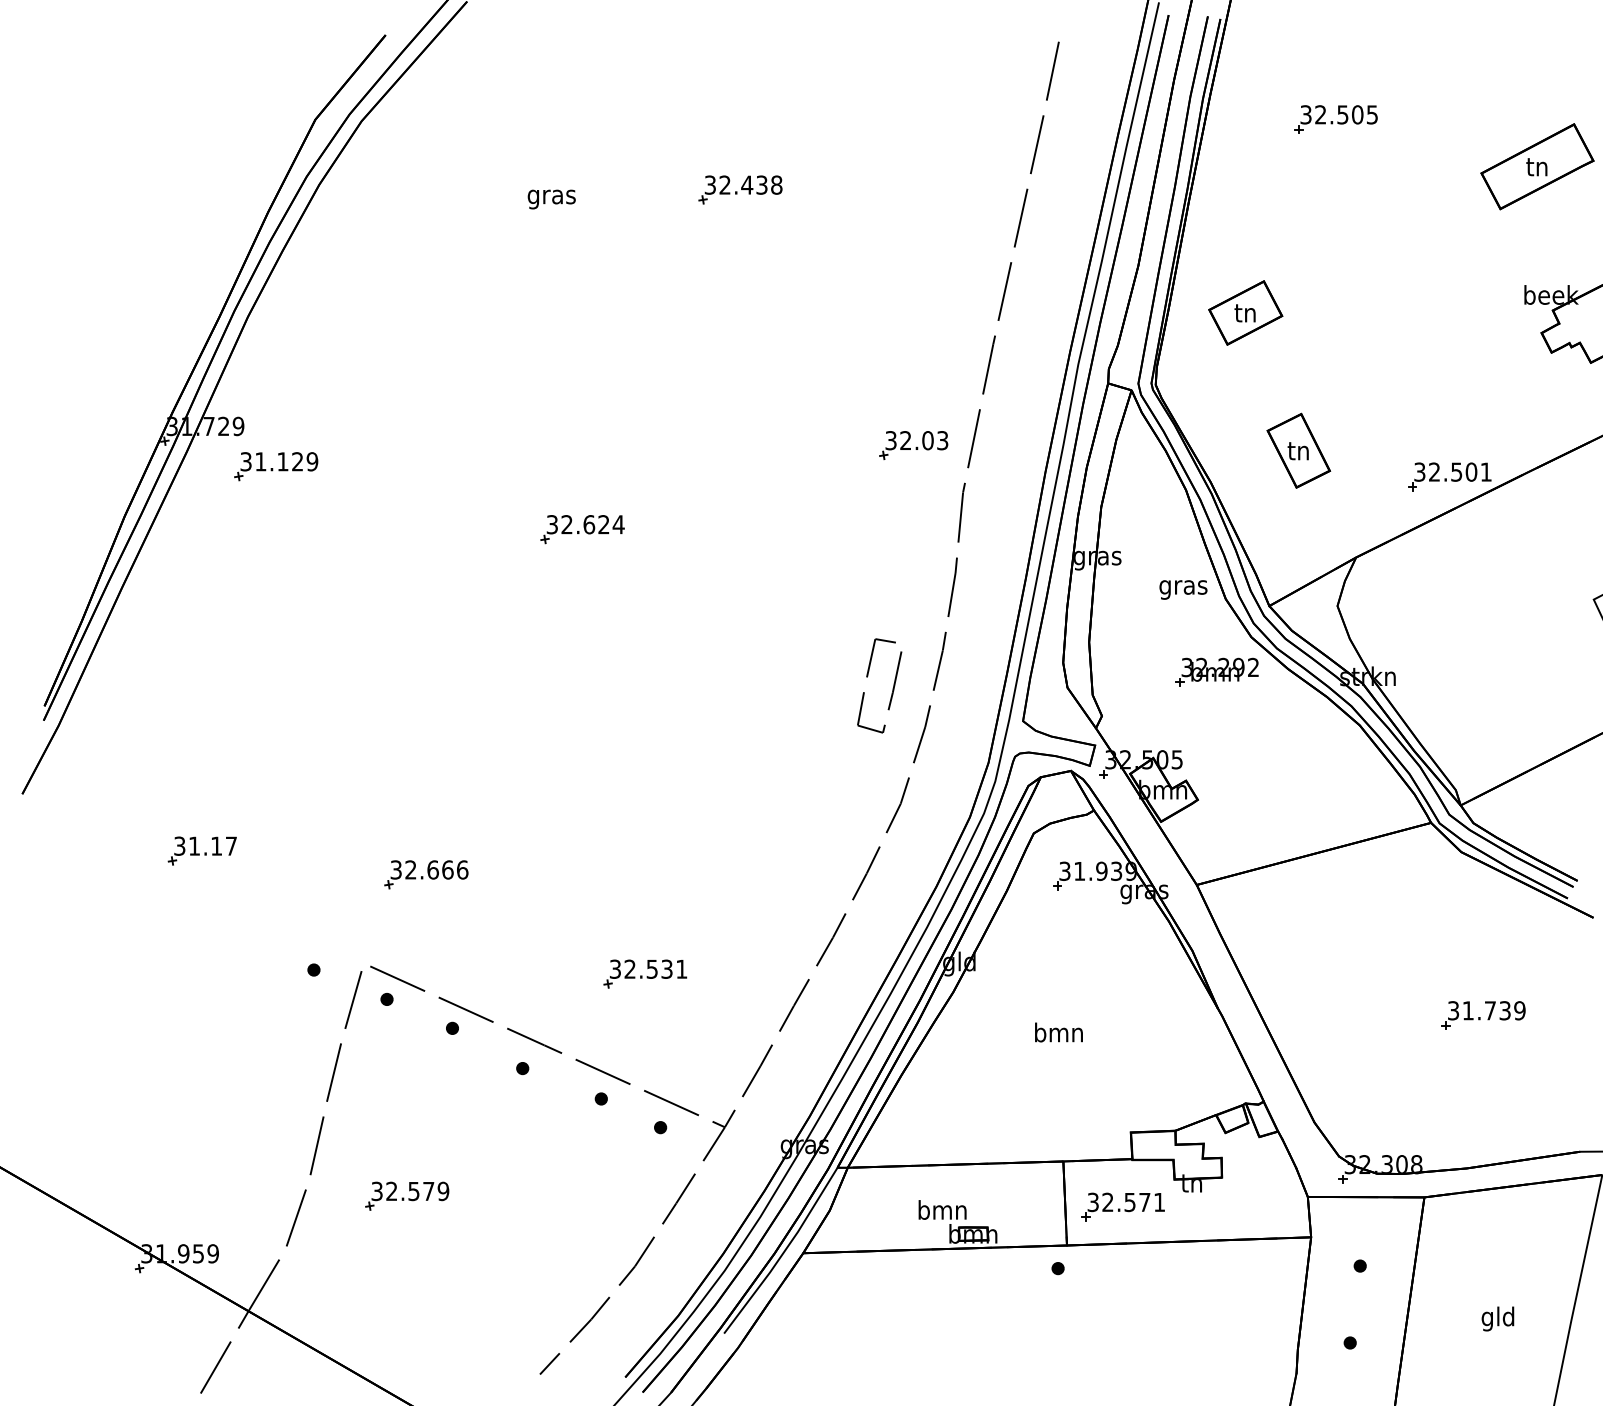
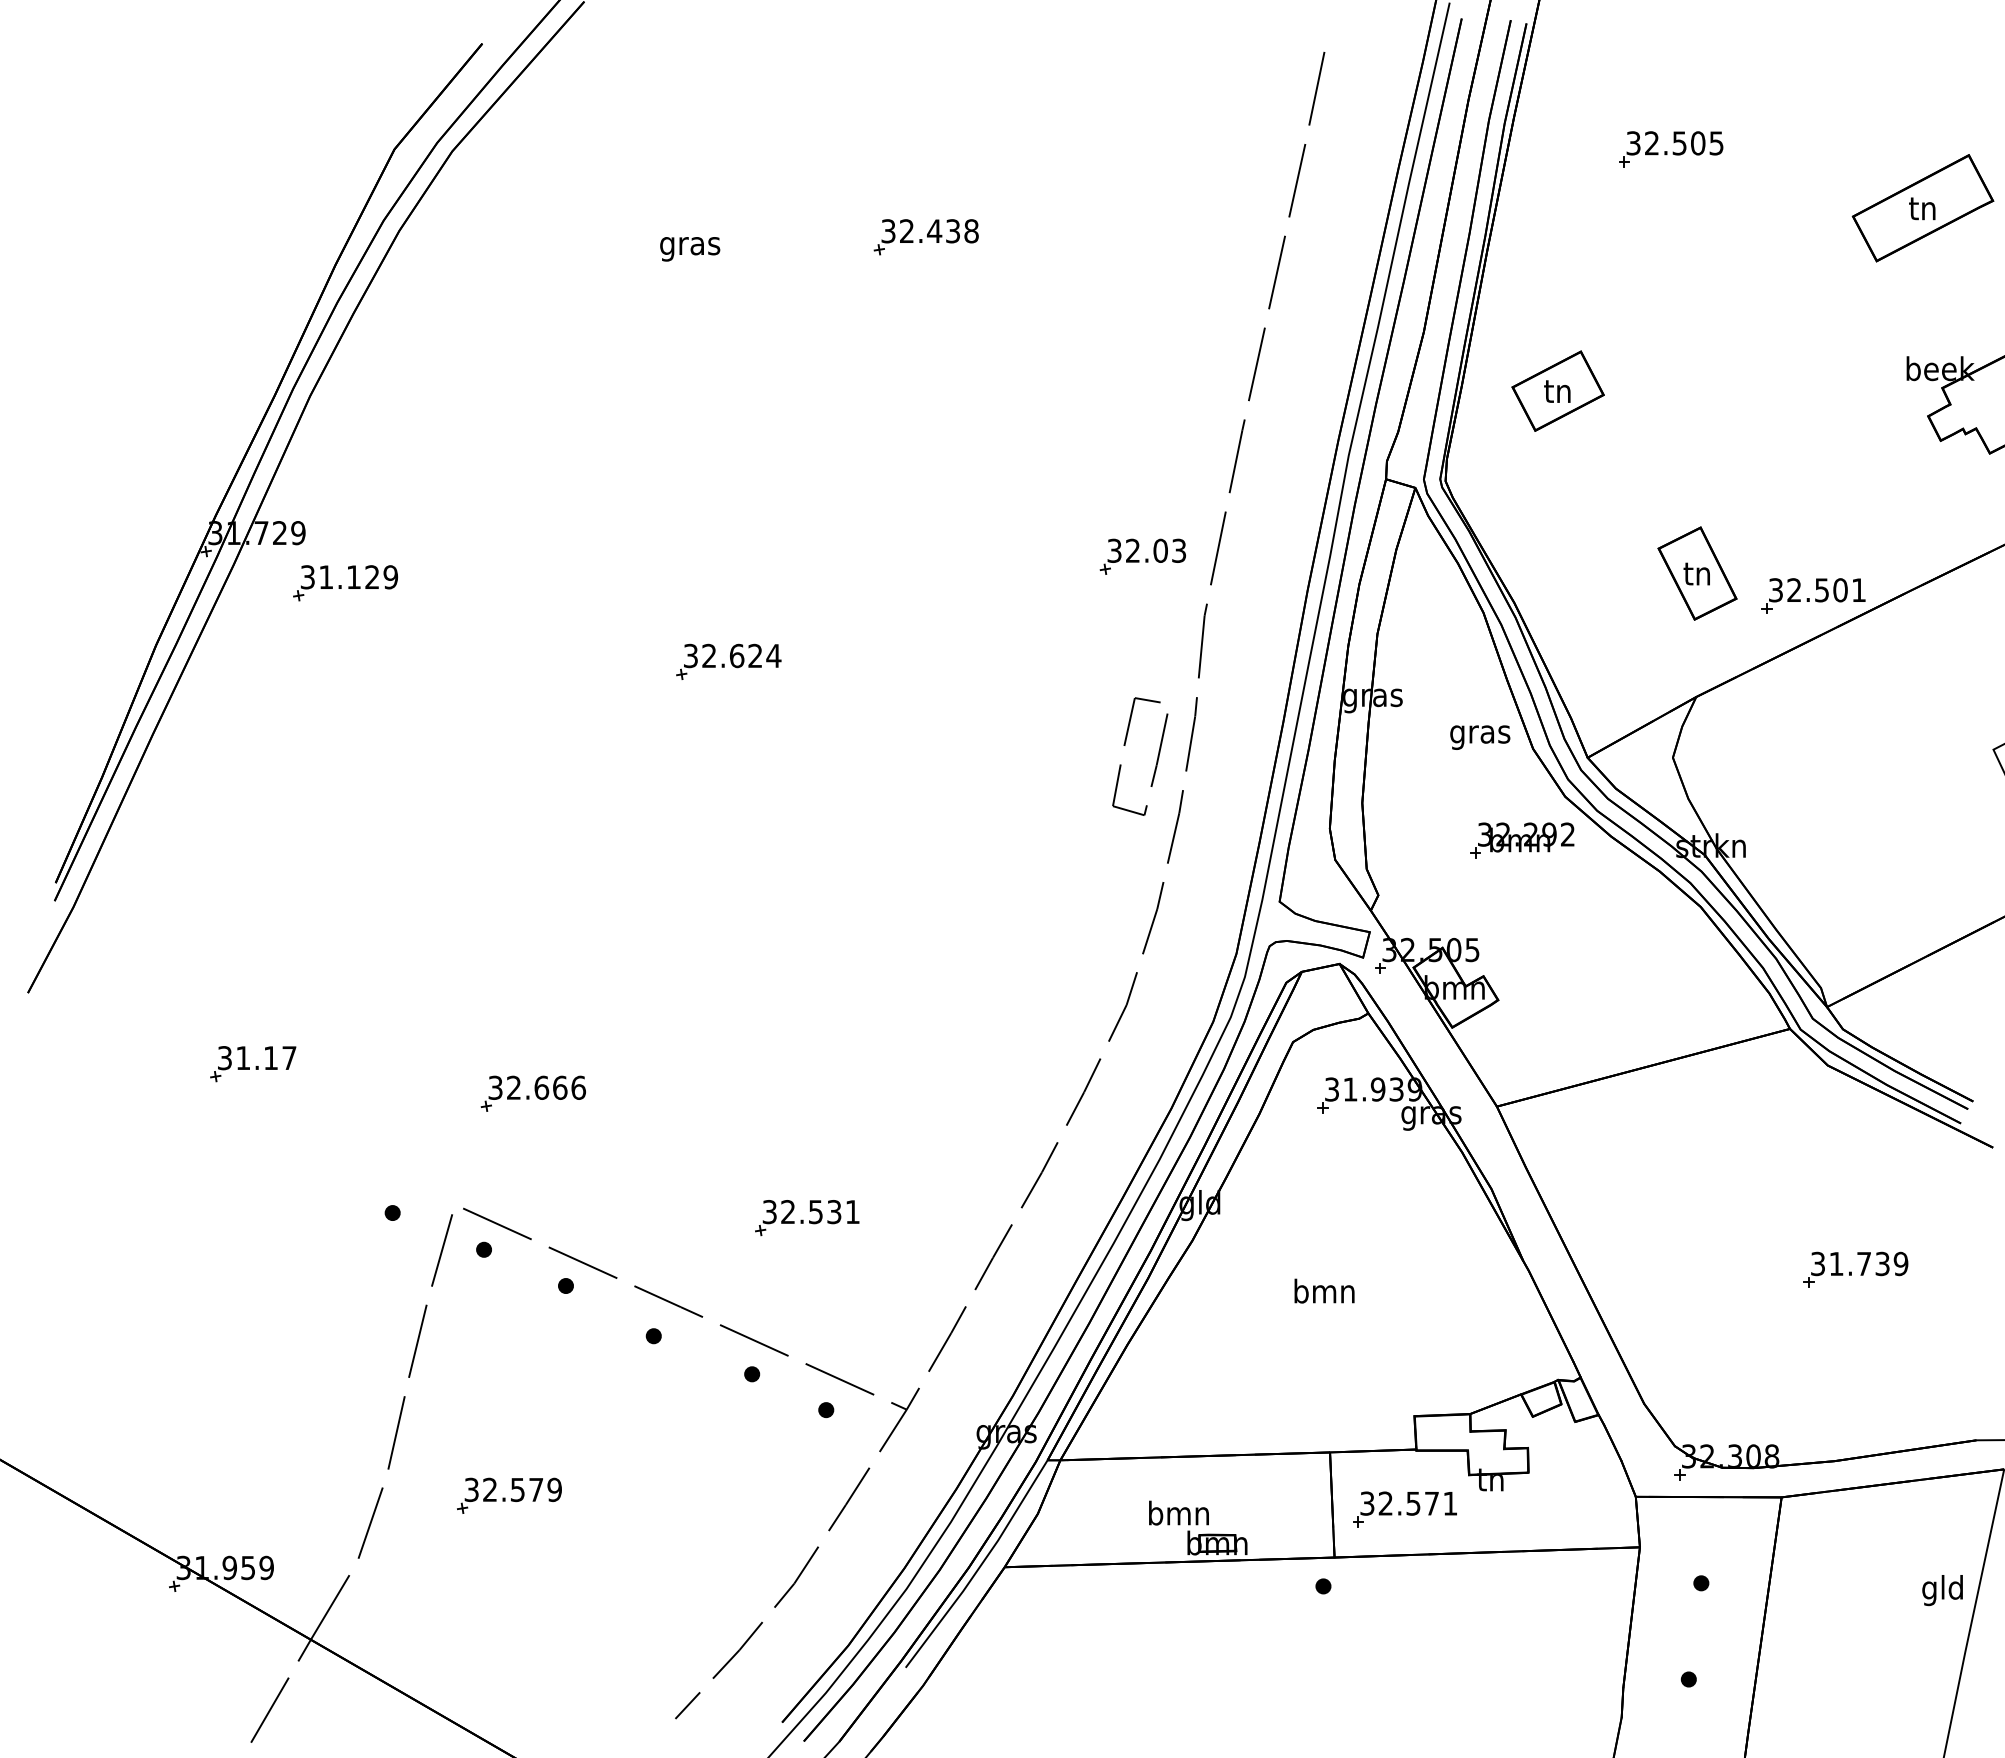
part: (1298, 450) -> (1697, 573), moved
part: (892, 689) -> (1156, 760), moved
text: (1497, 1319) -> (1942, 1590), moved

